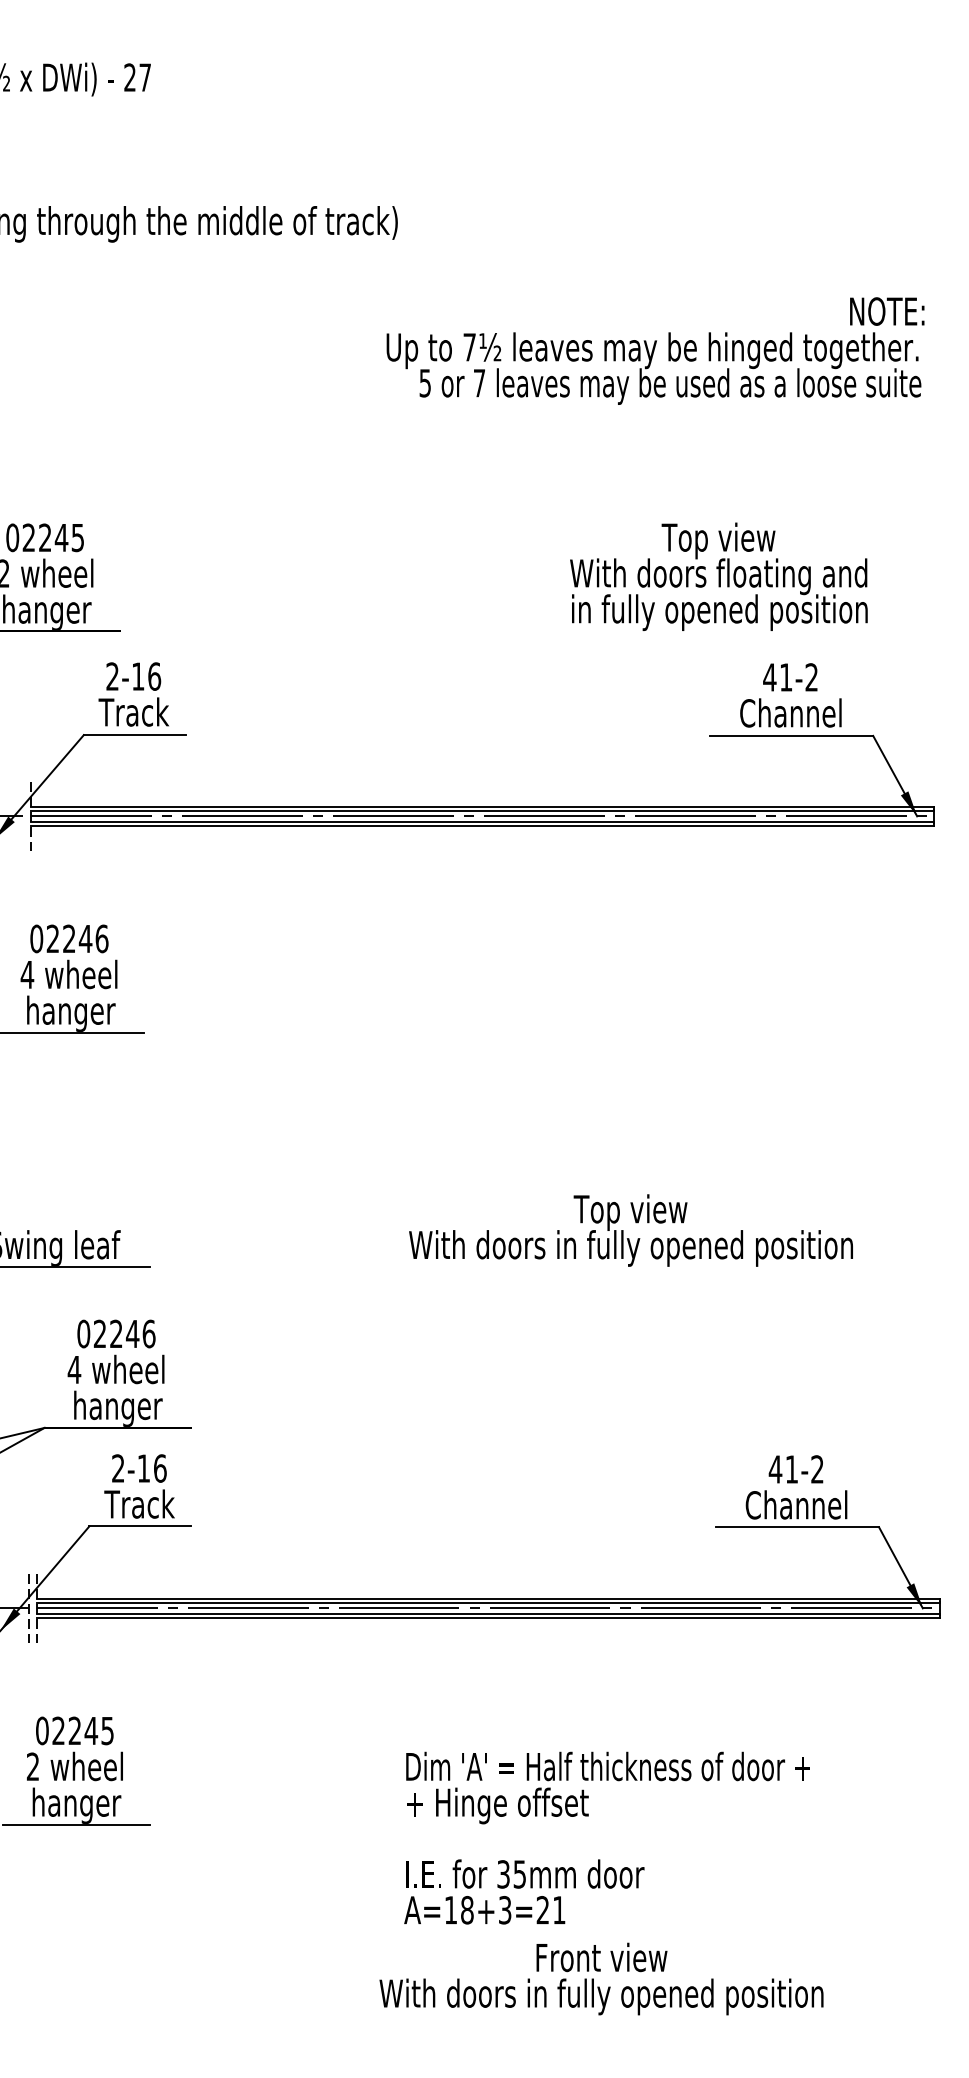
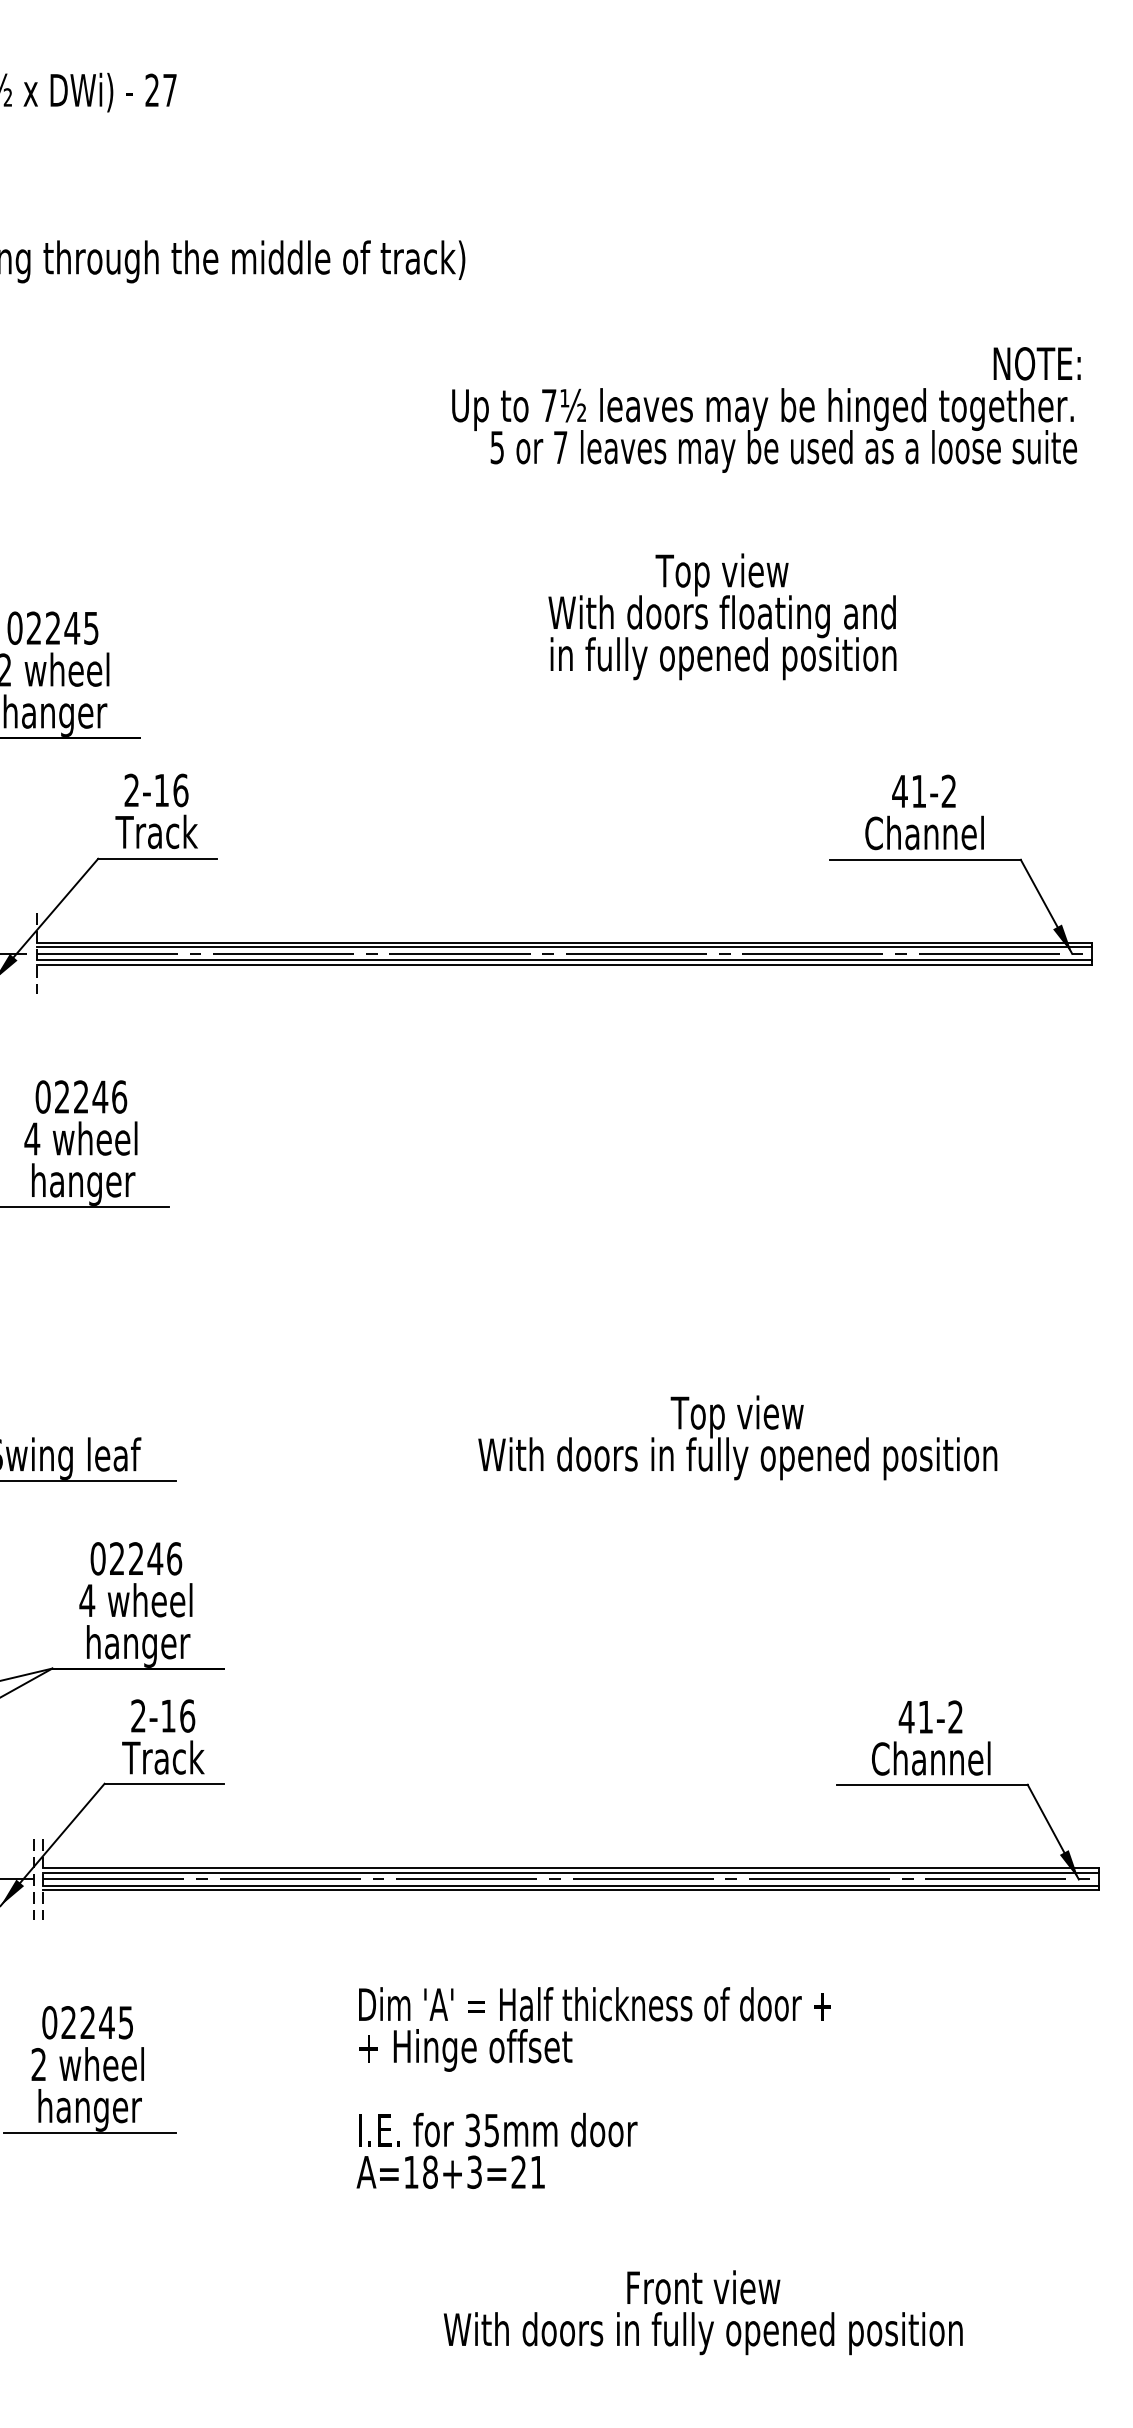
text: (718, 576) -> (722, 616), moved
text: (606, 1837) -> (593, 2087), moved

